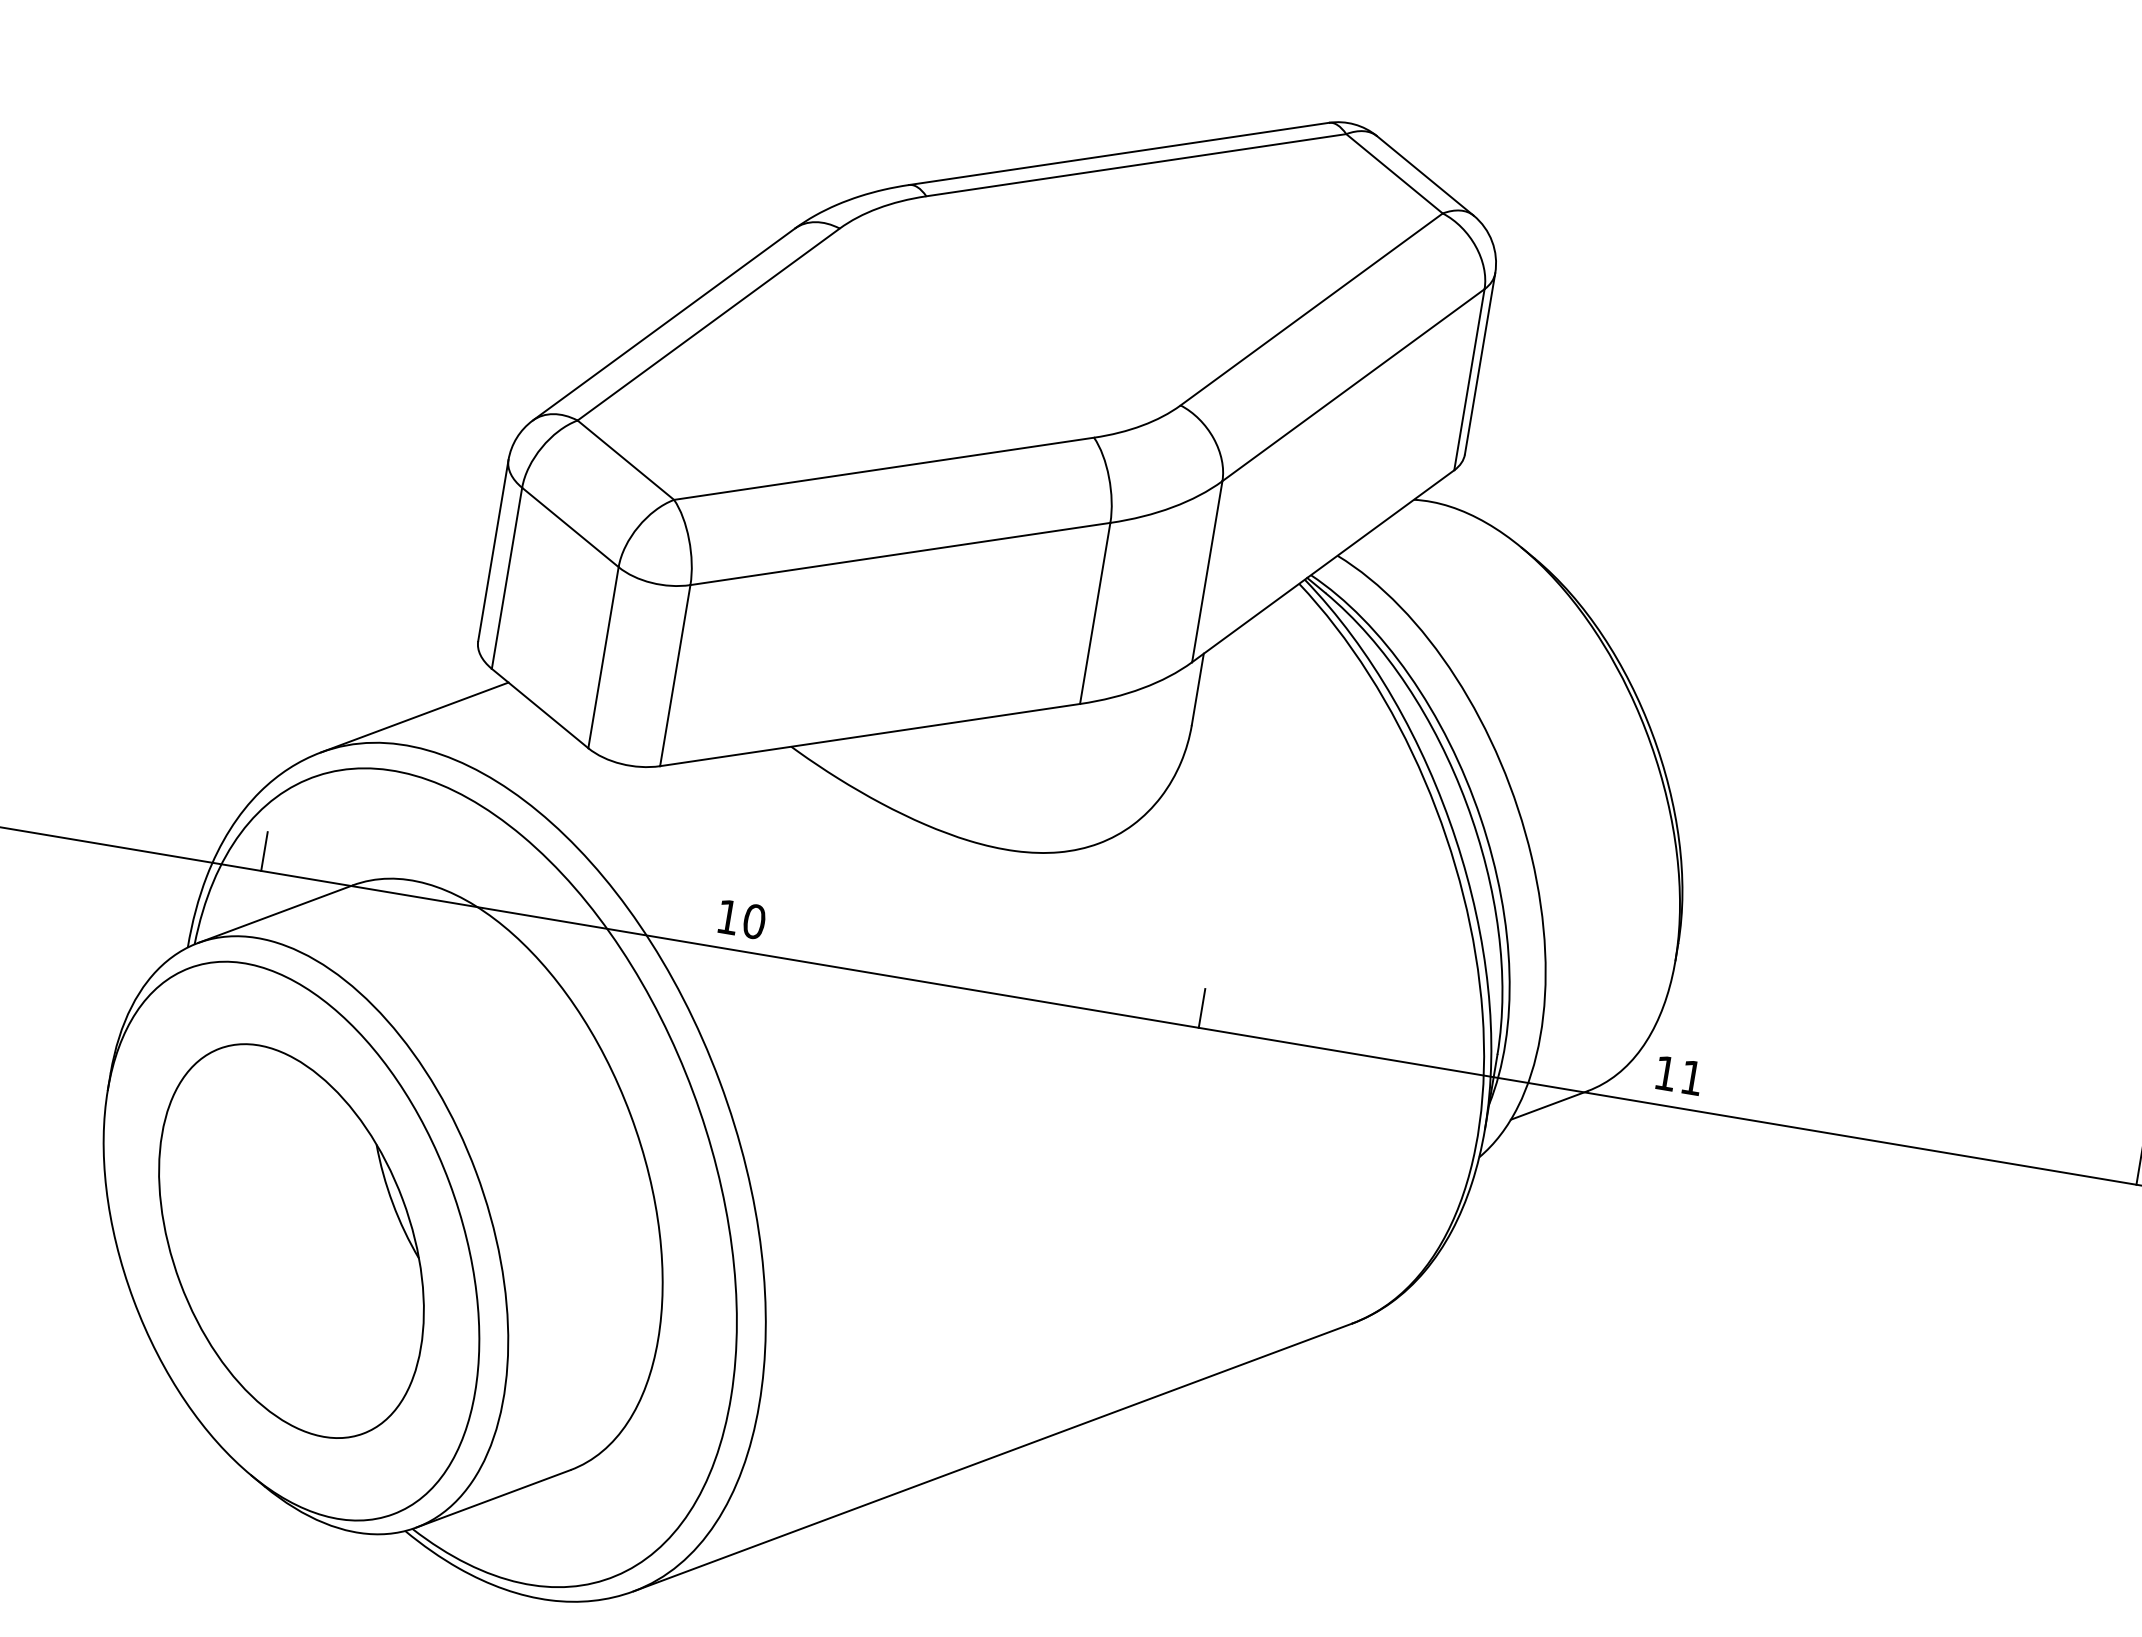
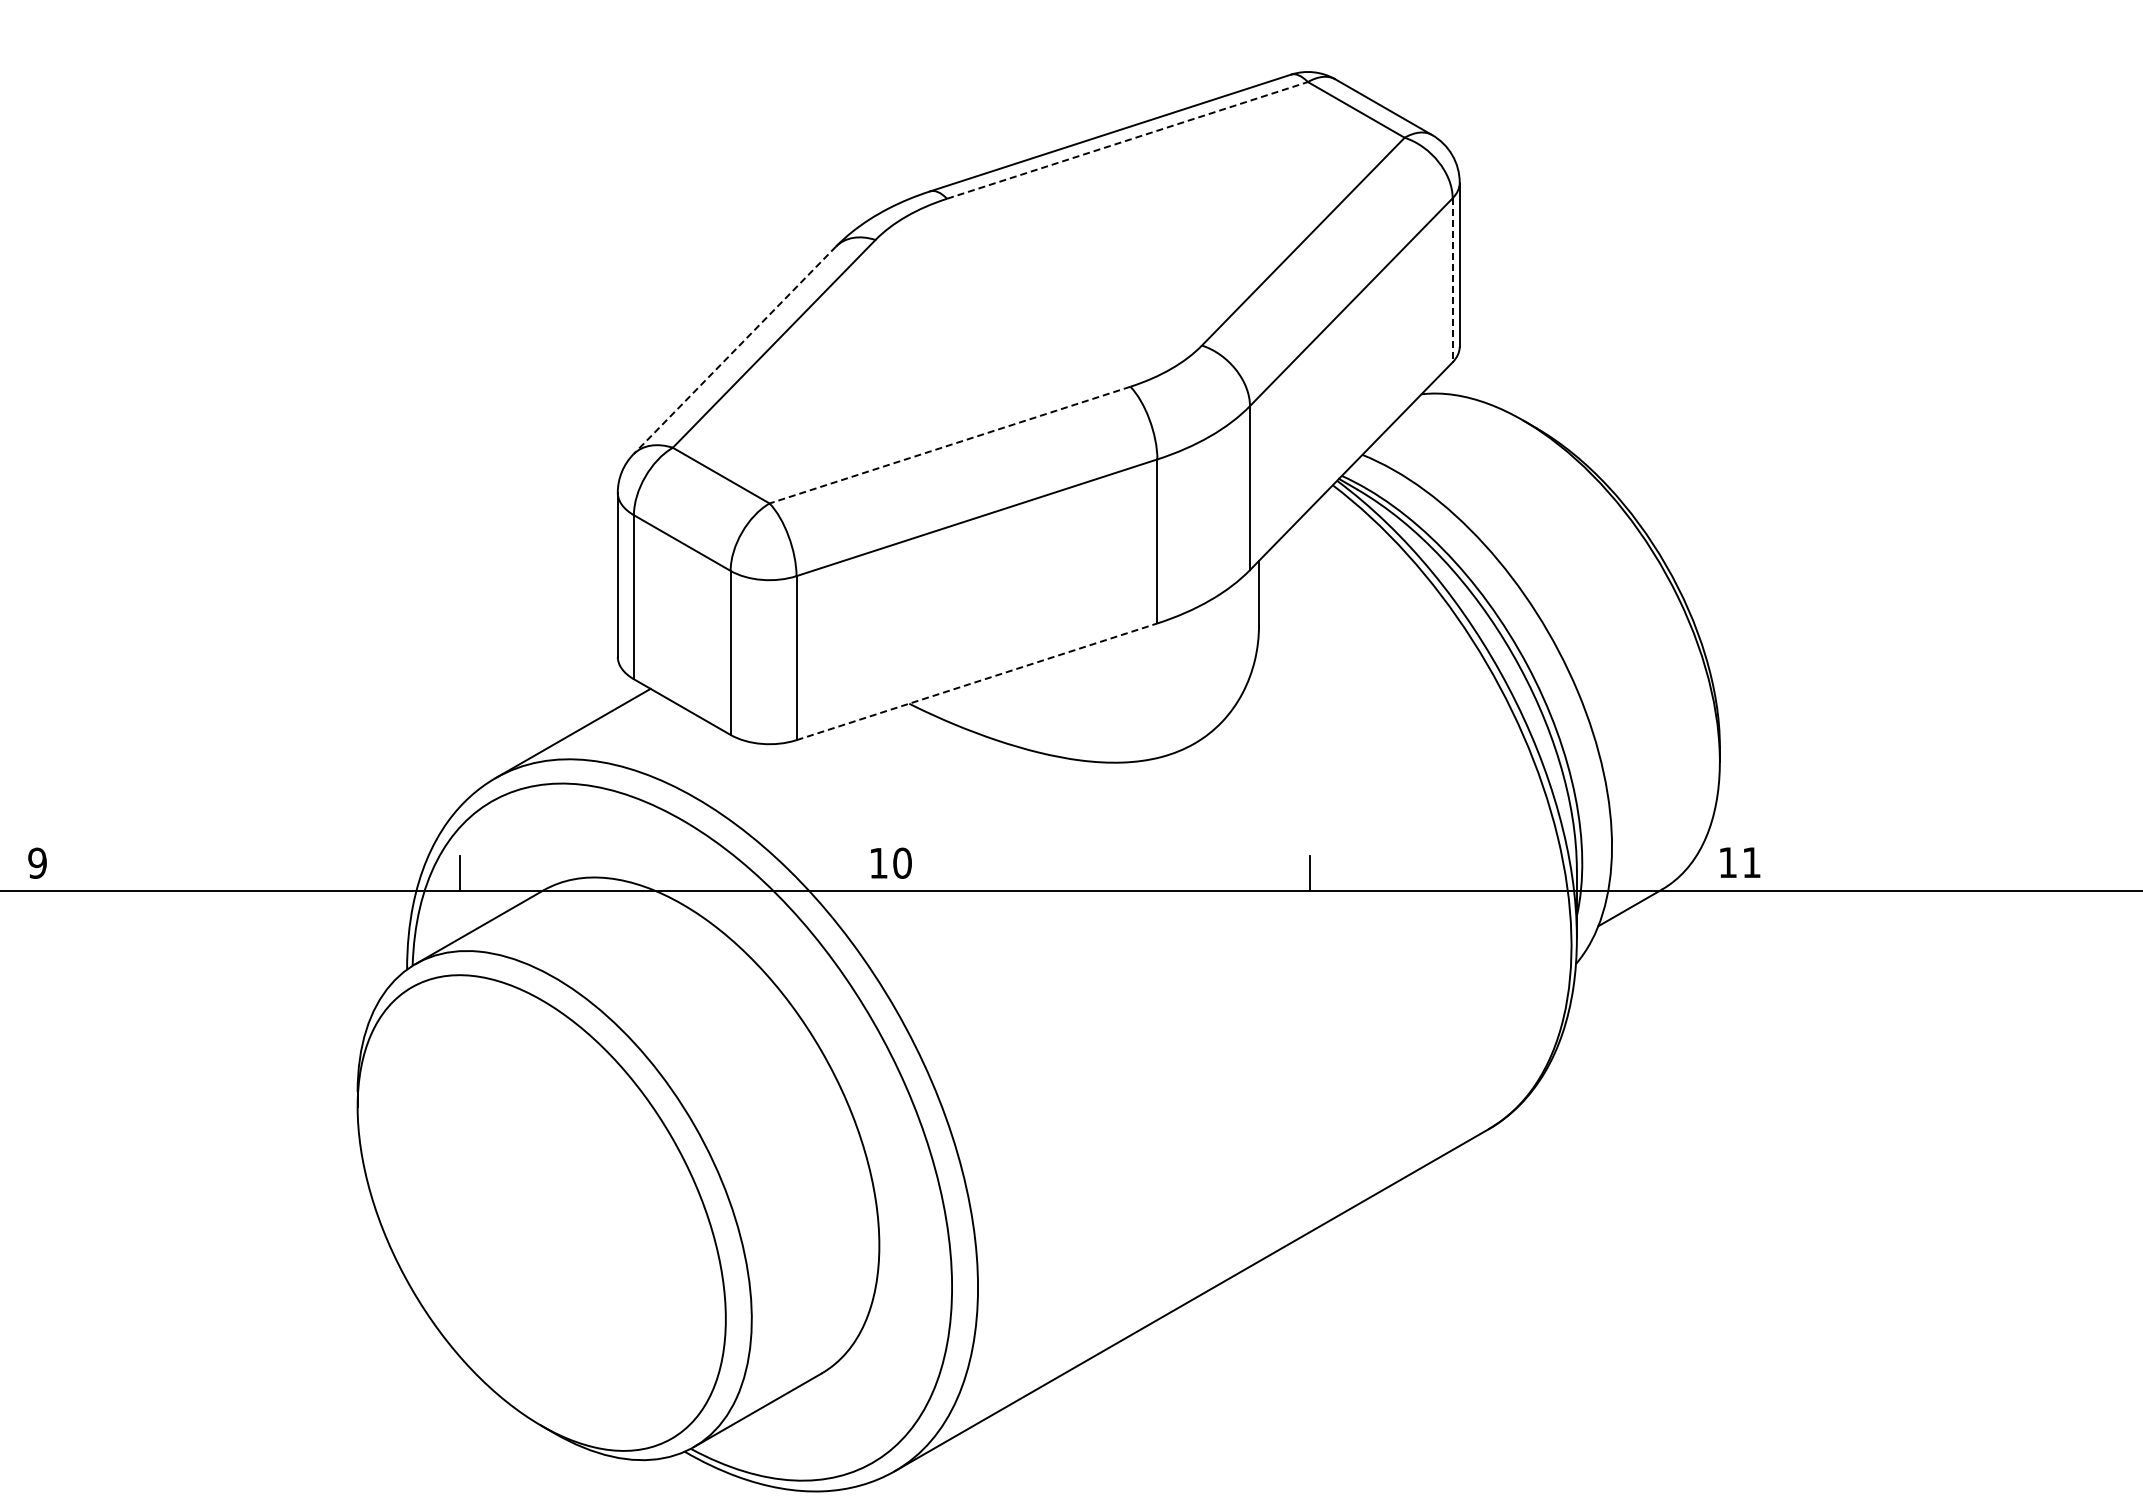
line: (1136, 165) -> (1127, 140), solid -> dashed
line: (663, 324) -> (734, 350), solid -> dashed
line: (1469, 379) -> (1452, 280), solid -> dashed
line: (884, 469) -> (950, 445), solid -> dashed
line: (869, 734) -> (976, 681), solid -> dashed
part: (291, 1240) -> (541, 1212), removed

